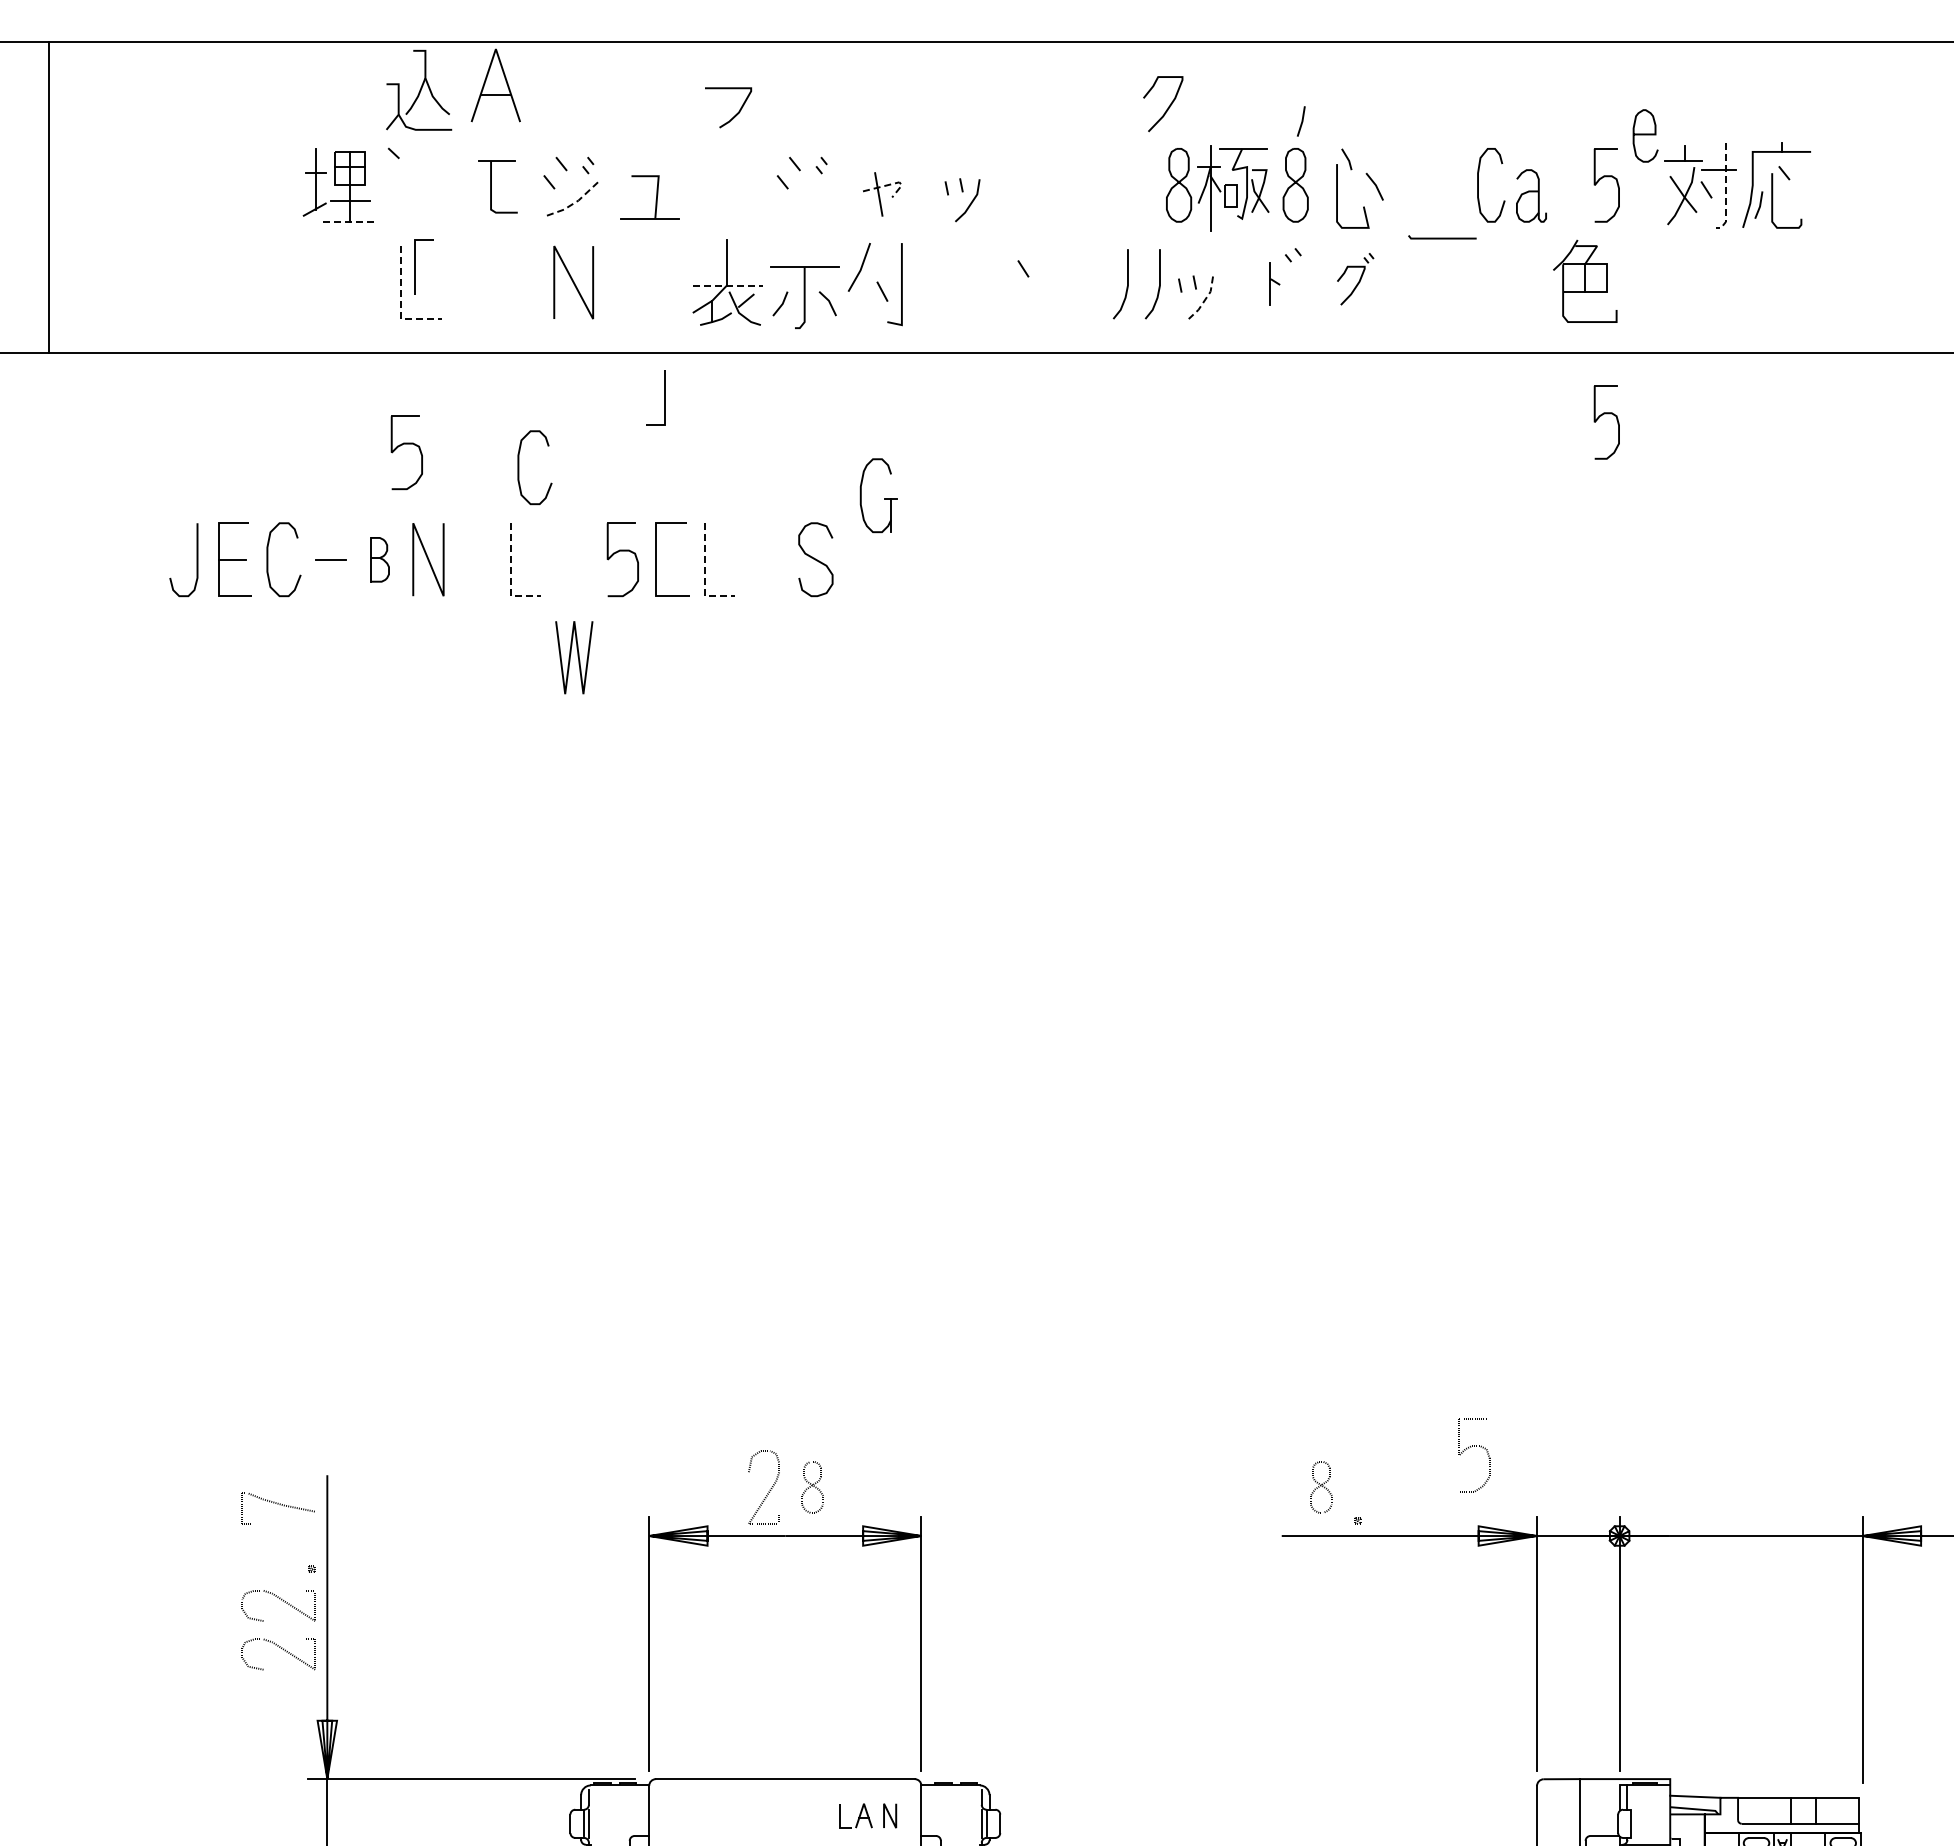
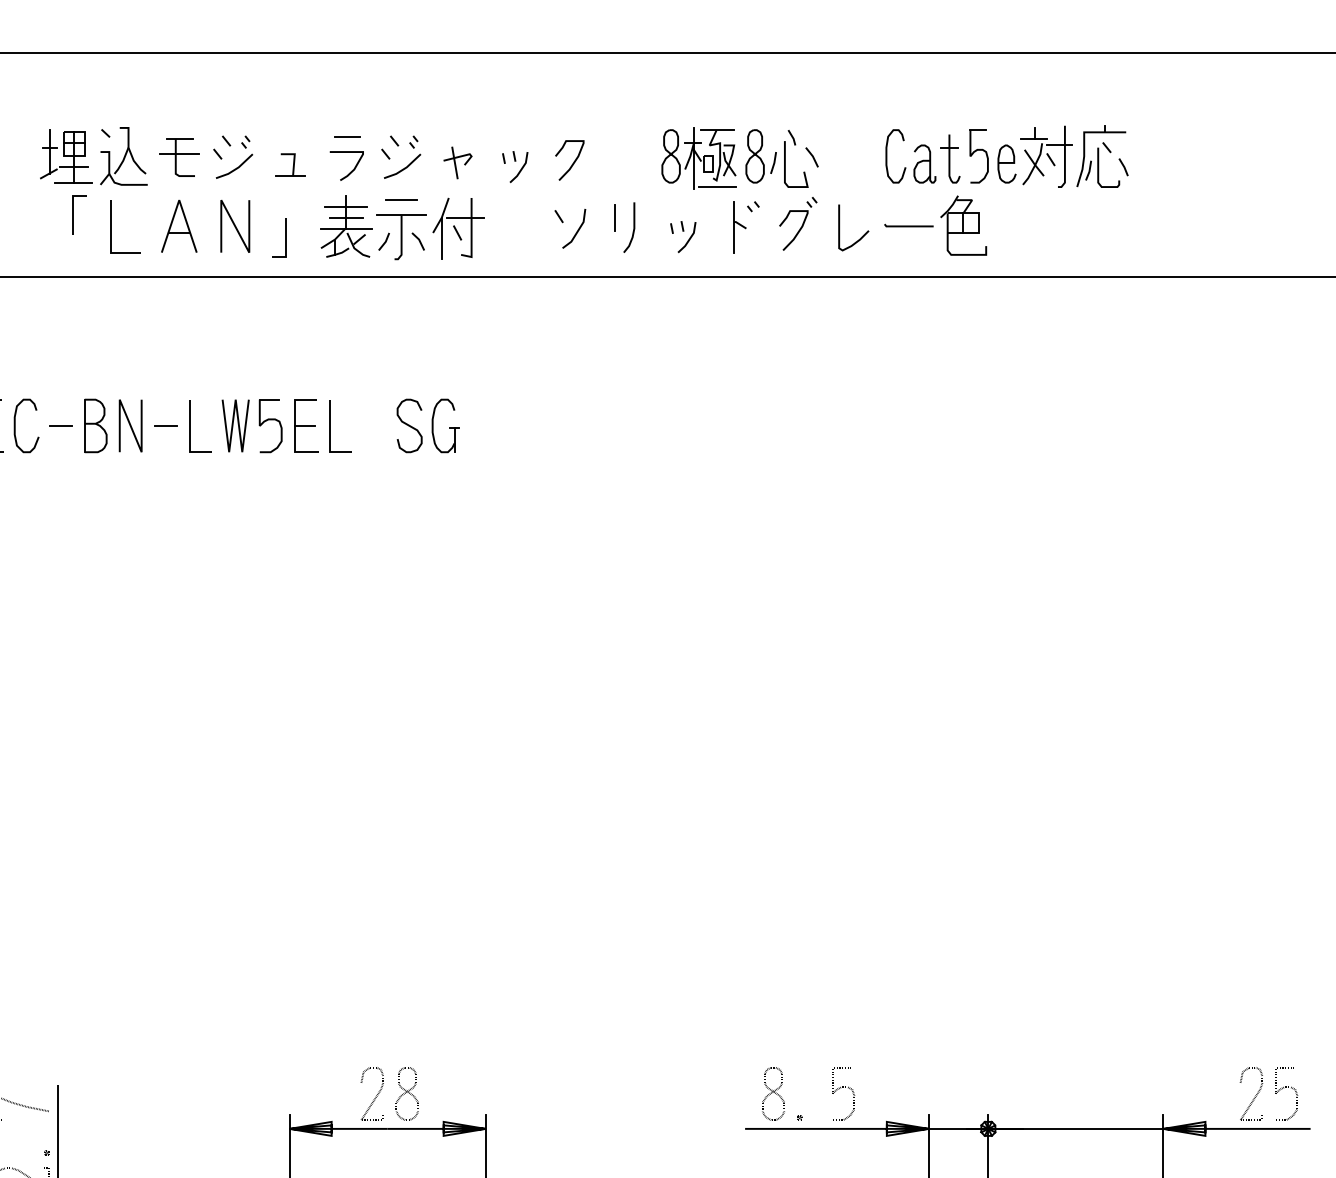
part: (495, 85) -> (178, 226), moved
part: (419, 89) -> (124, 155), moved
curve: (1167, 107) -> (572, 163), moved
curve: (735, 114) -> (351, 170), moved
line: (1301, 121) -> (773, 163), moved
curve: (1645, 135) -> (1006, 163), moved
line: (729, 157) -> (347, 136), added
line: (495, 182) -> (178, 154), added
line: (891, 184) -> (464, 155), dashed -> solid
part: (1566, 188) -> (950, 158), added
line: (1726, 190) -> (1065, 160), dashed -> solid
part: (650, 197) -> (290, 165), size x0.71
line: (1807, 200) -> (1123, 167), added
line: (806, 202) -> (402, 168), added
line: (574, 203) -> (235, 169), dashed -> solid
line: (348, 221) -> (73, 182), dashed -> solid
line: (1242, 227) -> (716, 186), added
line: (1442, 237) -> (909, 225), moved
line: (804, 246) -> (401, 200), added
line: (726, 255) -> (345, 206), added
line: (415, 266) -> (73, 214), moved
line: (727, 270) -> (346, 217), added
line: (892, 270) -> (464, 217), added
line: (1101, 270) -> (615, 217), added
part: (1355, 279) -> (798, 224), size x1.43
part: (1274, 283) -> (739, 227), size x1.67
line: (728, 285) -> (346, 228), dashed -> solid
line: (1158, 286) -> (656, 229), removed
line: (1048, 288) -> (577, 230), added
curve: (1444, 296) -> (862, 236), added
line: (860, 299) -> (441, 238), added
line: (1205, 299) -> (690, 238), dashed -> solid
line: (401, 304) -> (111, 242), dashed -> solid
line: (664, 397) -> (285, 237), moved
part: (1601, 416) -> (975, 322), removed
part: (406, 444) -> (114, 343), removed
curve: (519, 467) -> (196, 359), removed
part: (884, 498) -> (449, 427), moved
part: (379, 559) -> (95, 425), size x1.67
line: (476, 559) -> (165, 425), added
line: (669, 559) -> (304, 425), added
line: (510, 576) -> (189, 438), dashed -> solid
line: (704, 576) -> (329, 438), dashed -> solid
line: (577, 656) -> (238, 425), moved
part: (1471, 1447) -> (841, 1088), moved
part: (812, 1487) -> (407, 1093), size x1.43
part: (1321, 1487) -> (773, 1093), size x1.43

